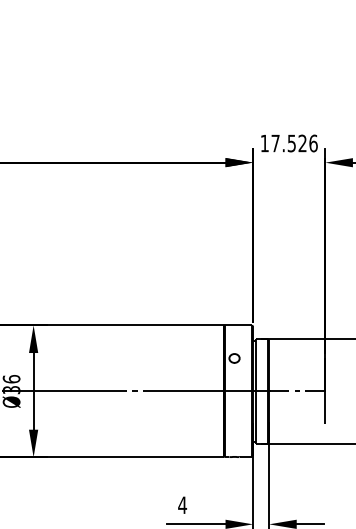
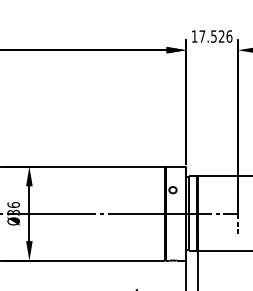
line: (325, 408) -> (238, 225), solid -> dashed

